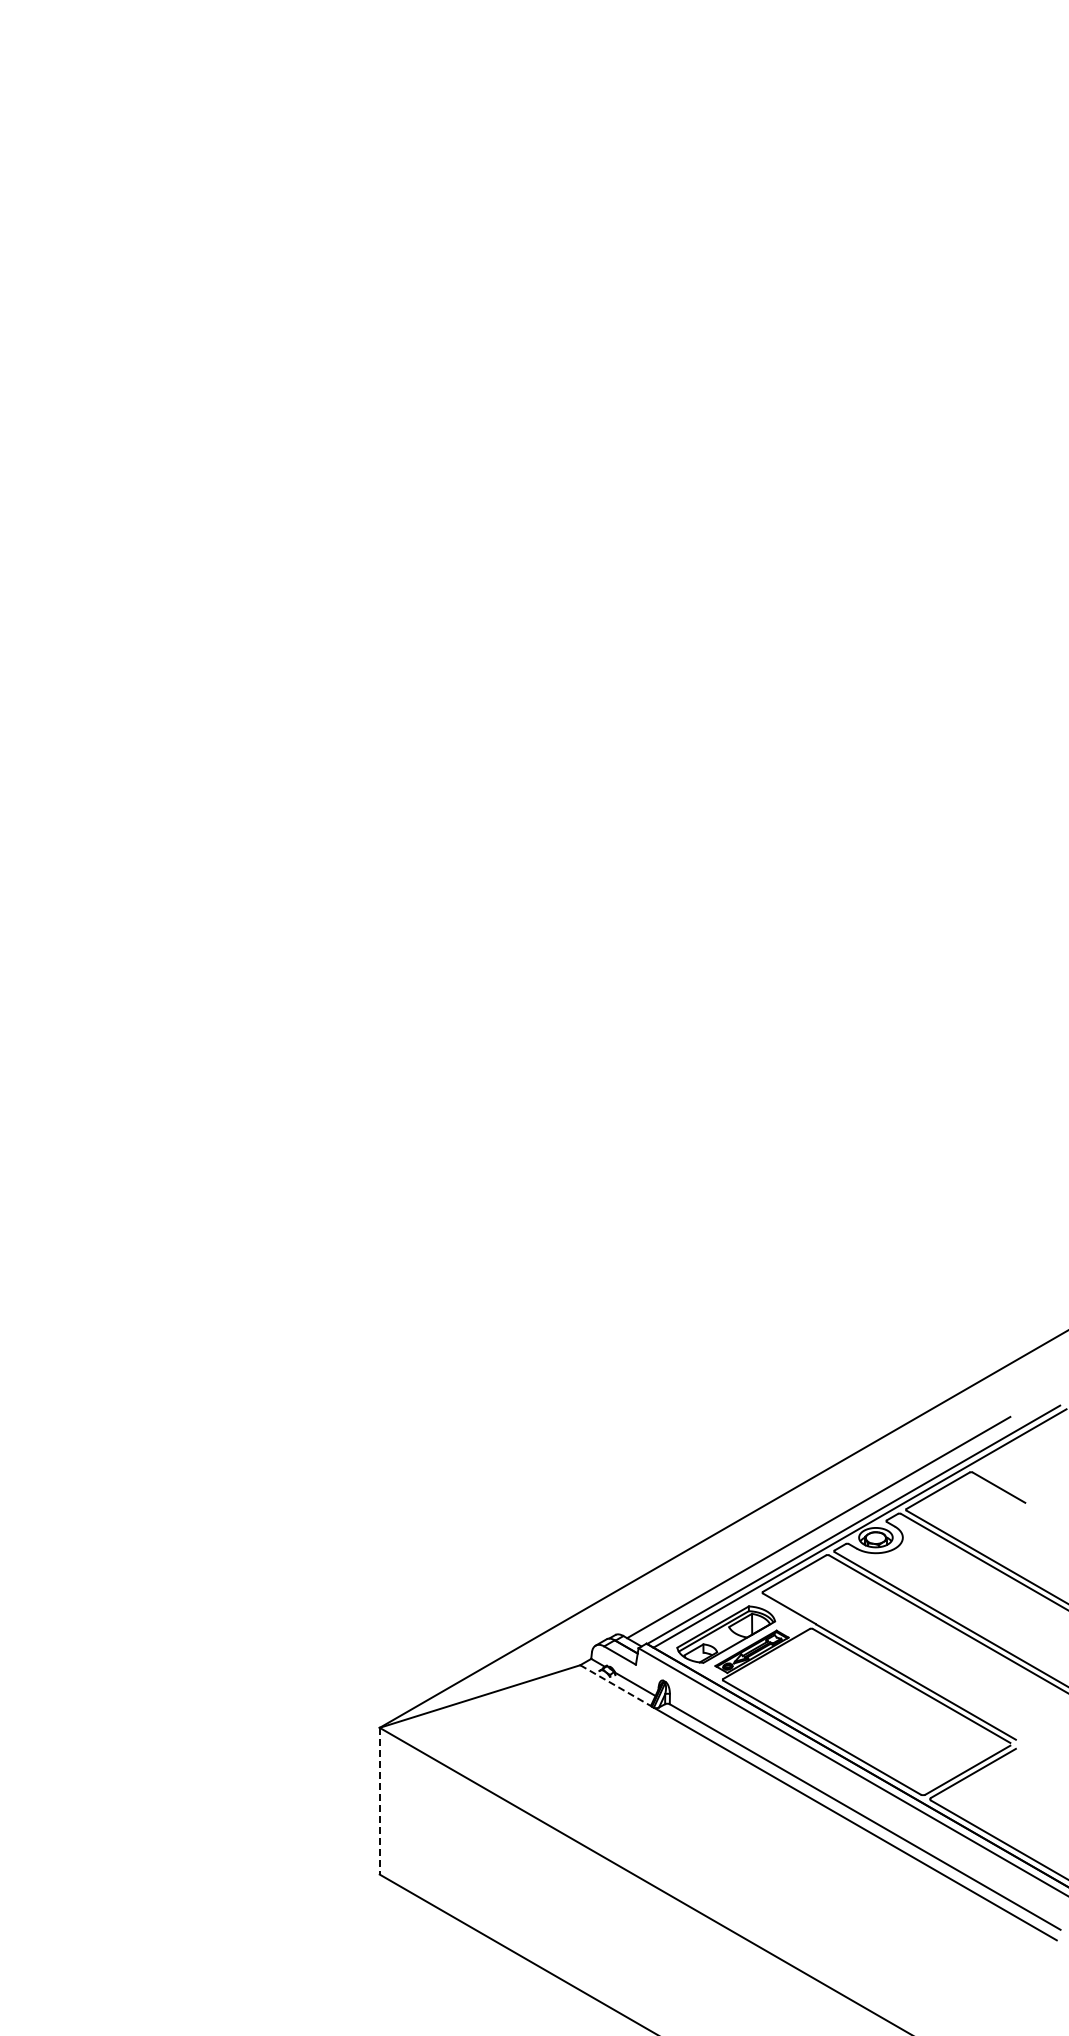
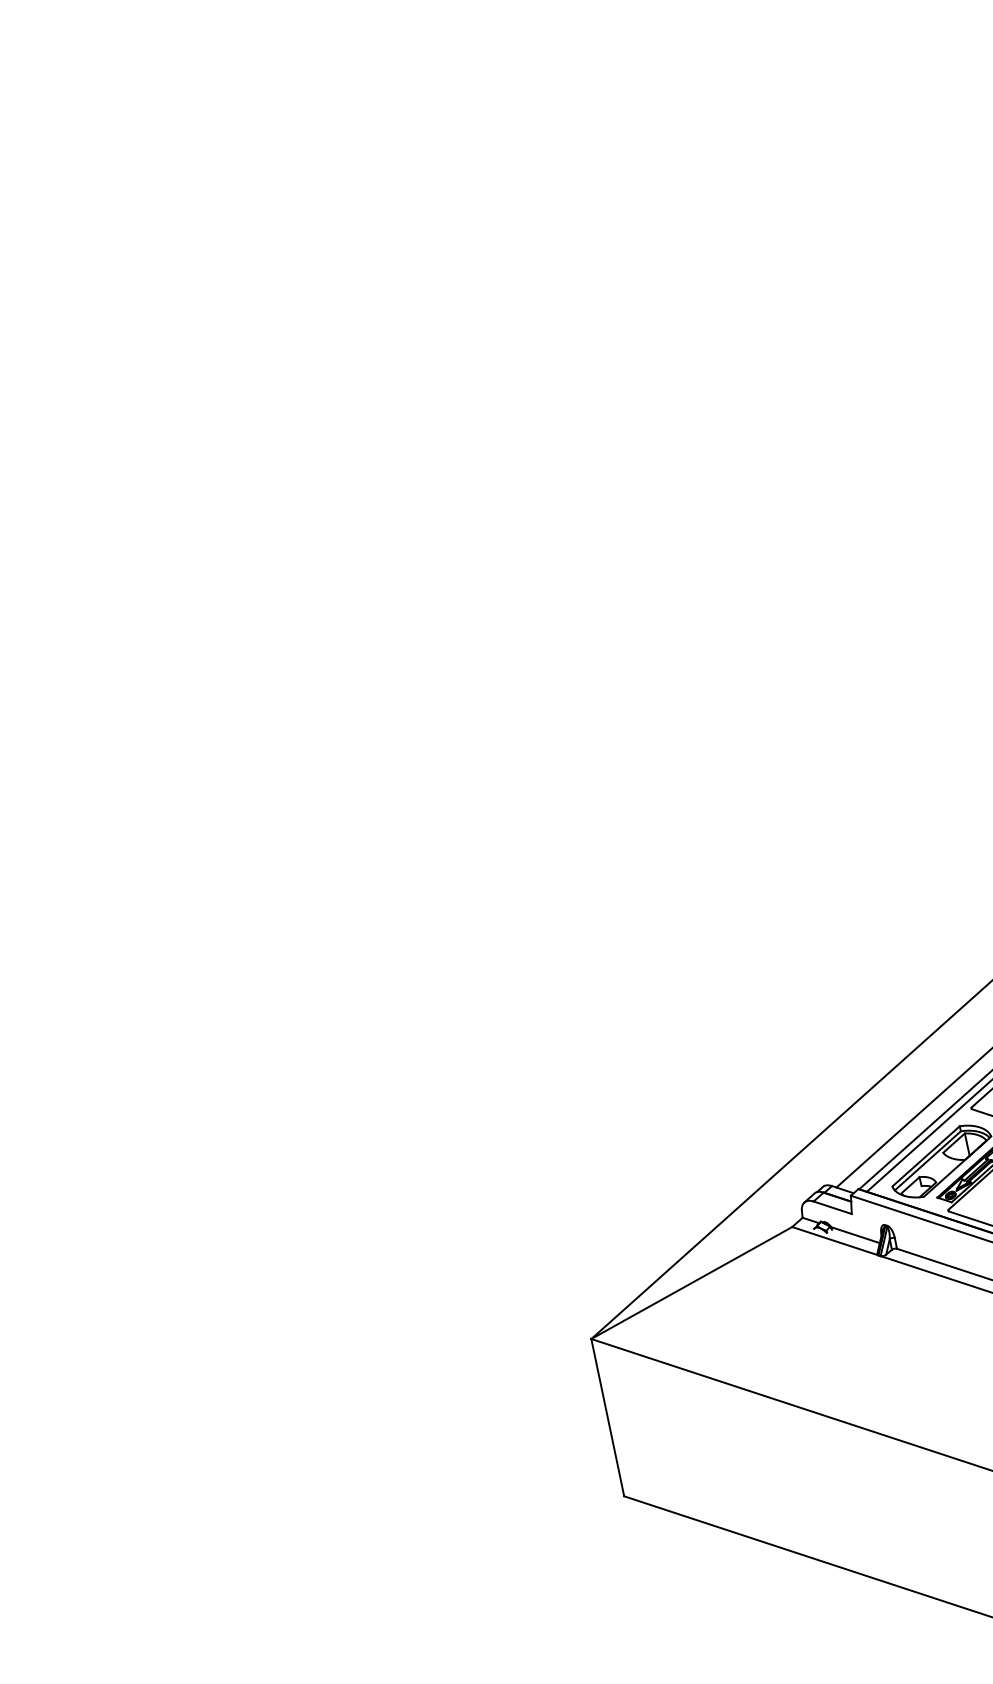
line: (616, 1686) -> (835, 1241), dashed -> solid
line: (379, 1801) -> (607, 1418), dashed -> solid

